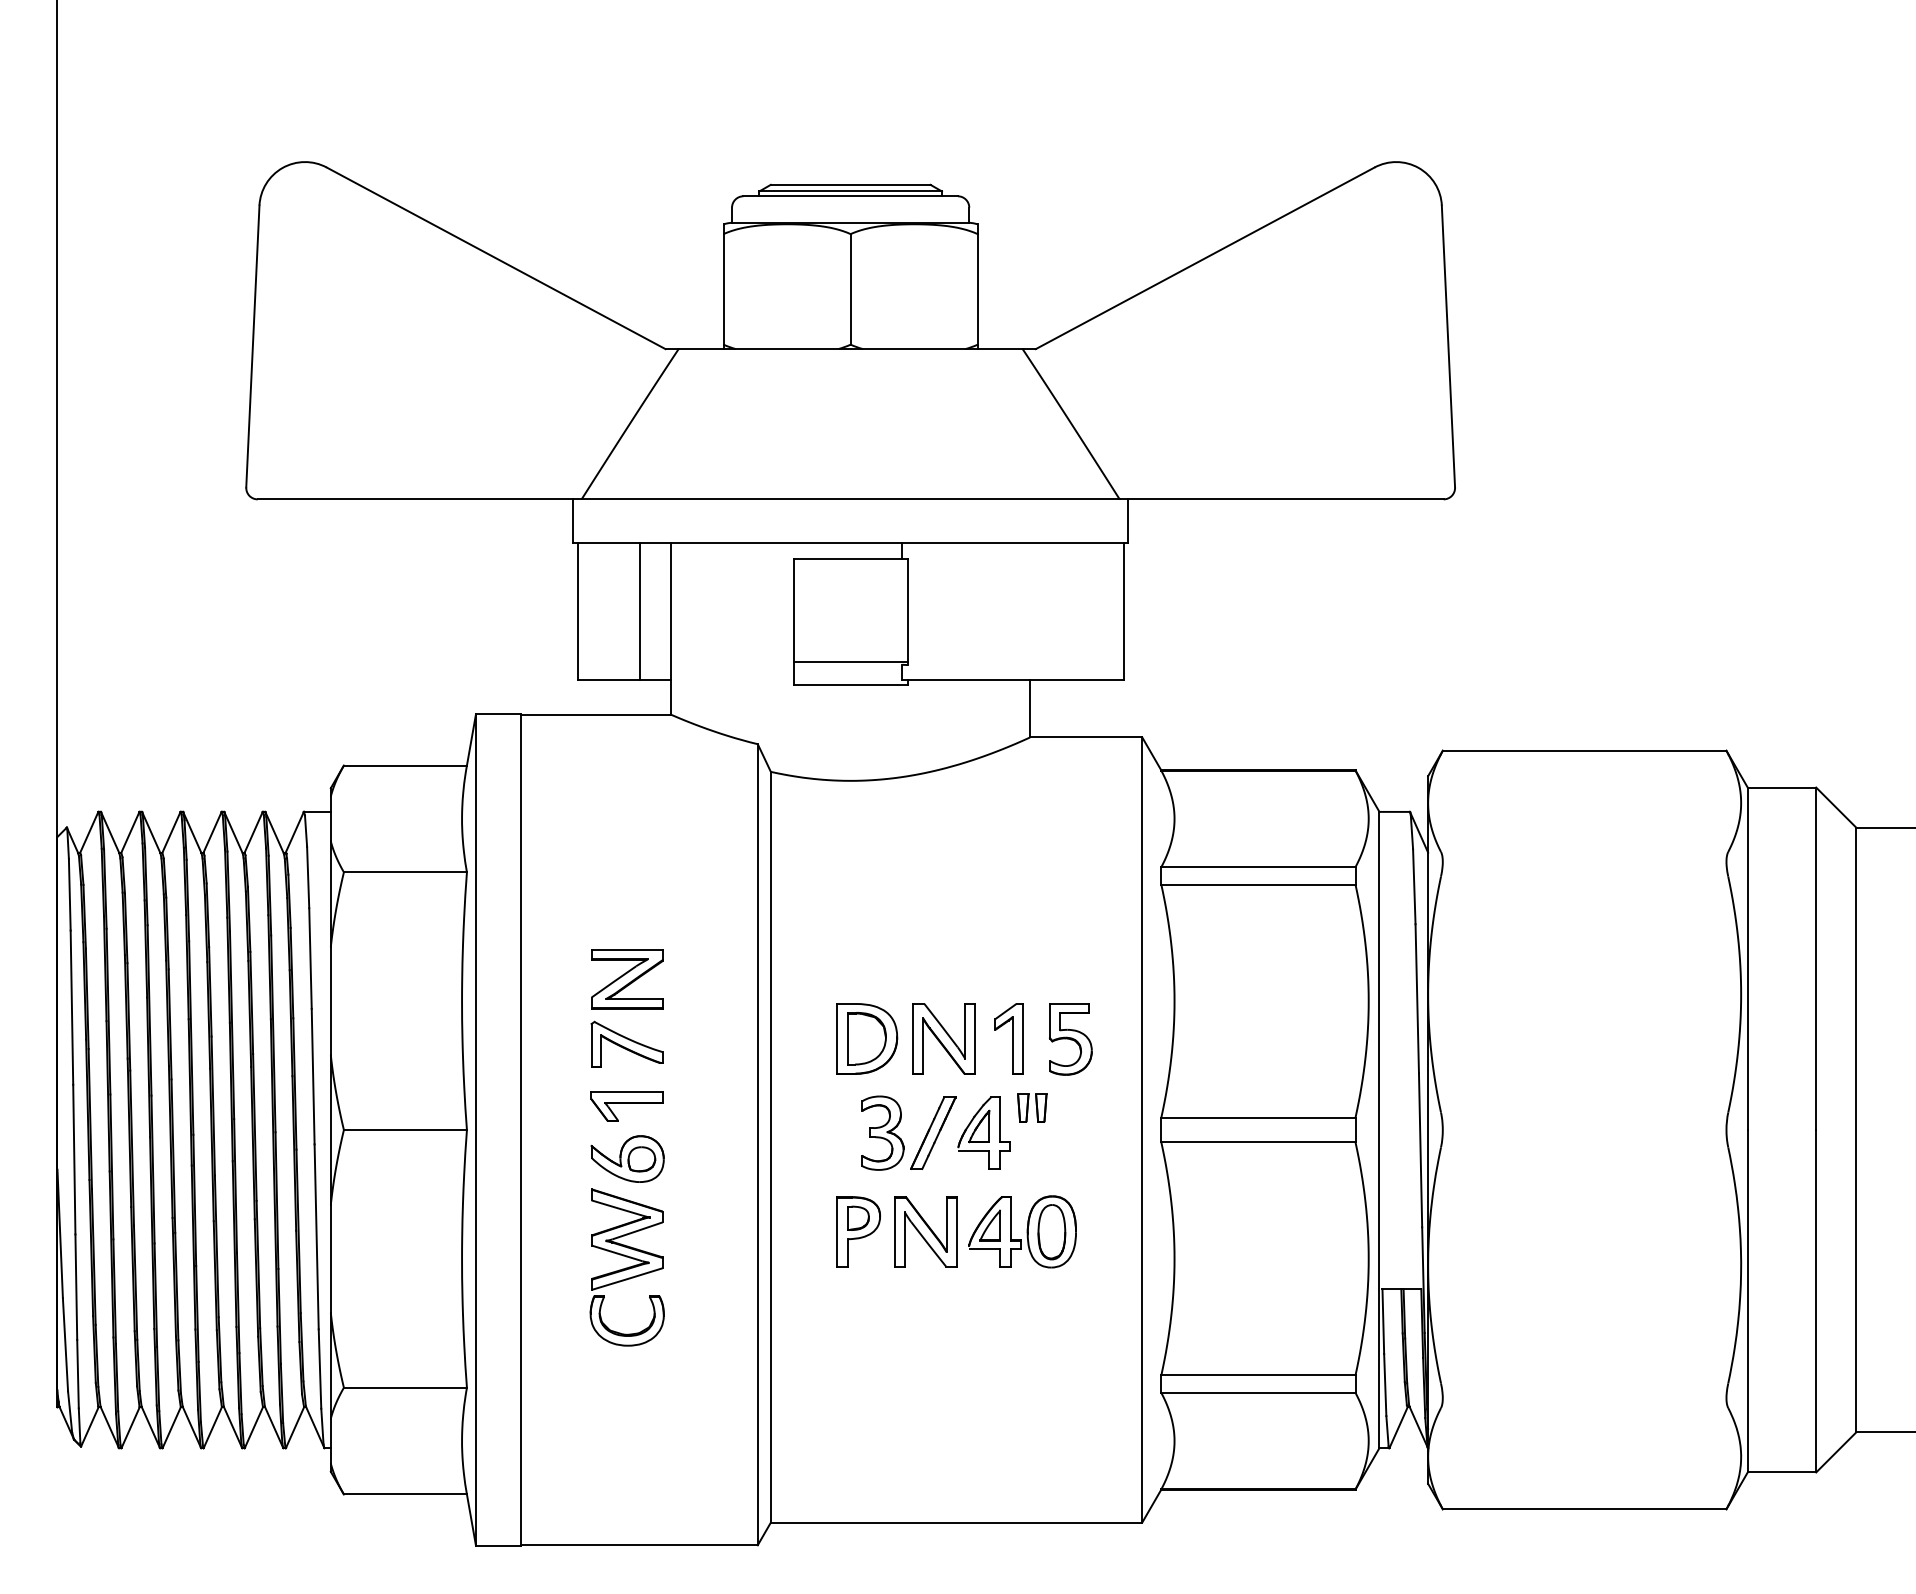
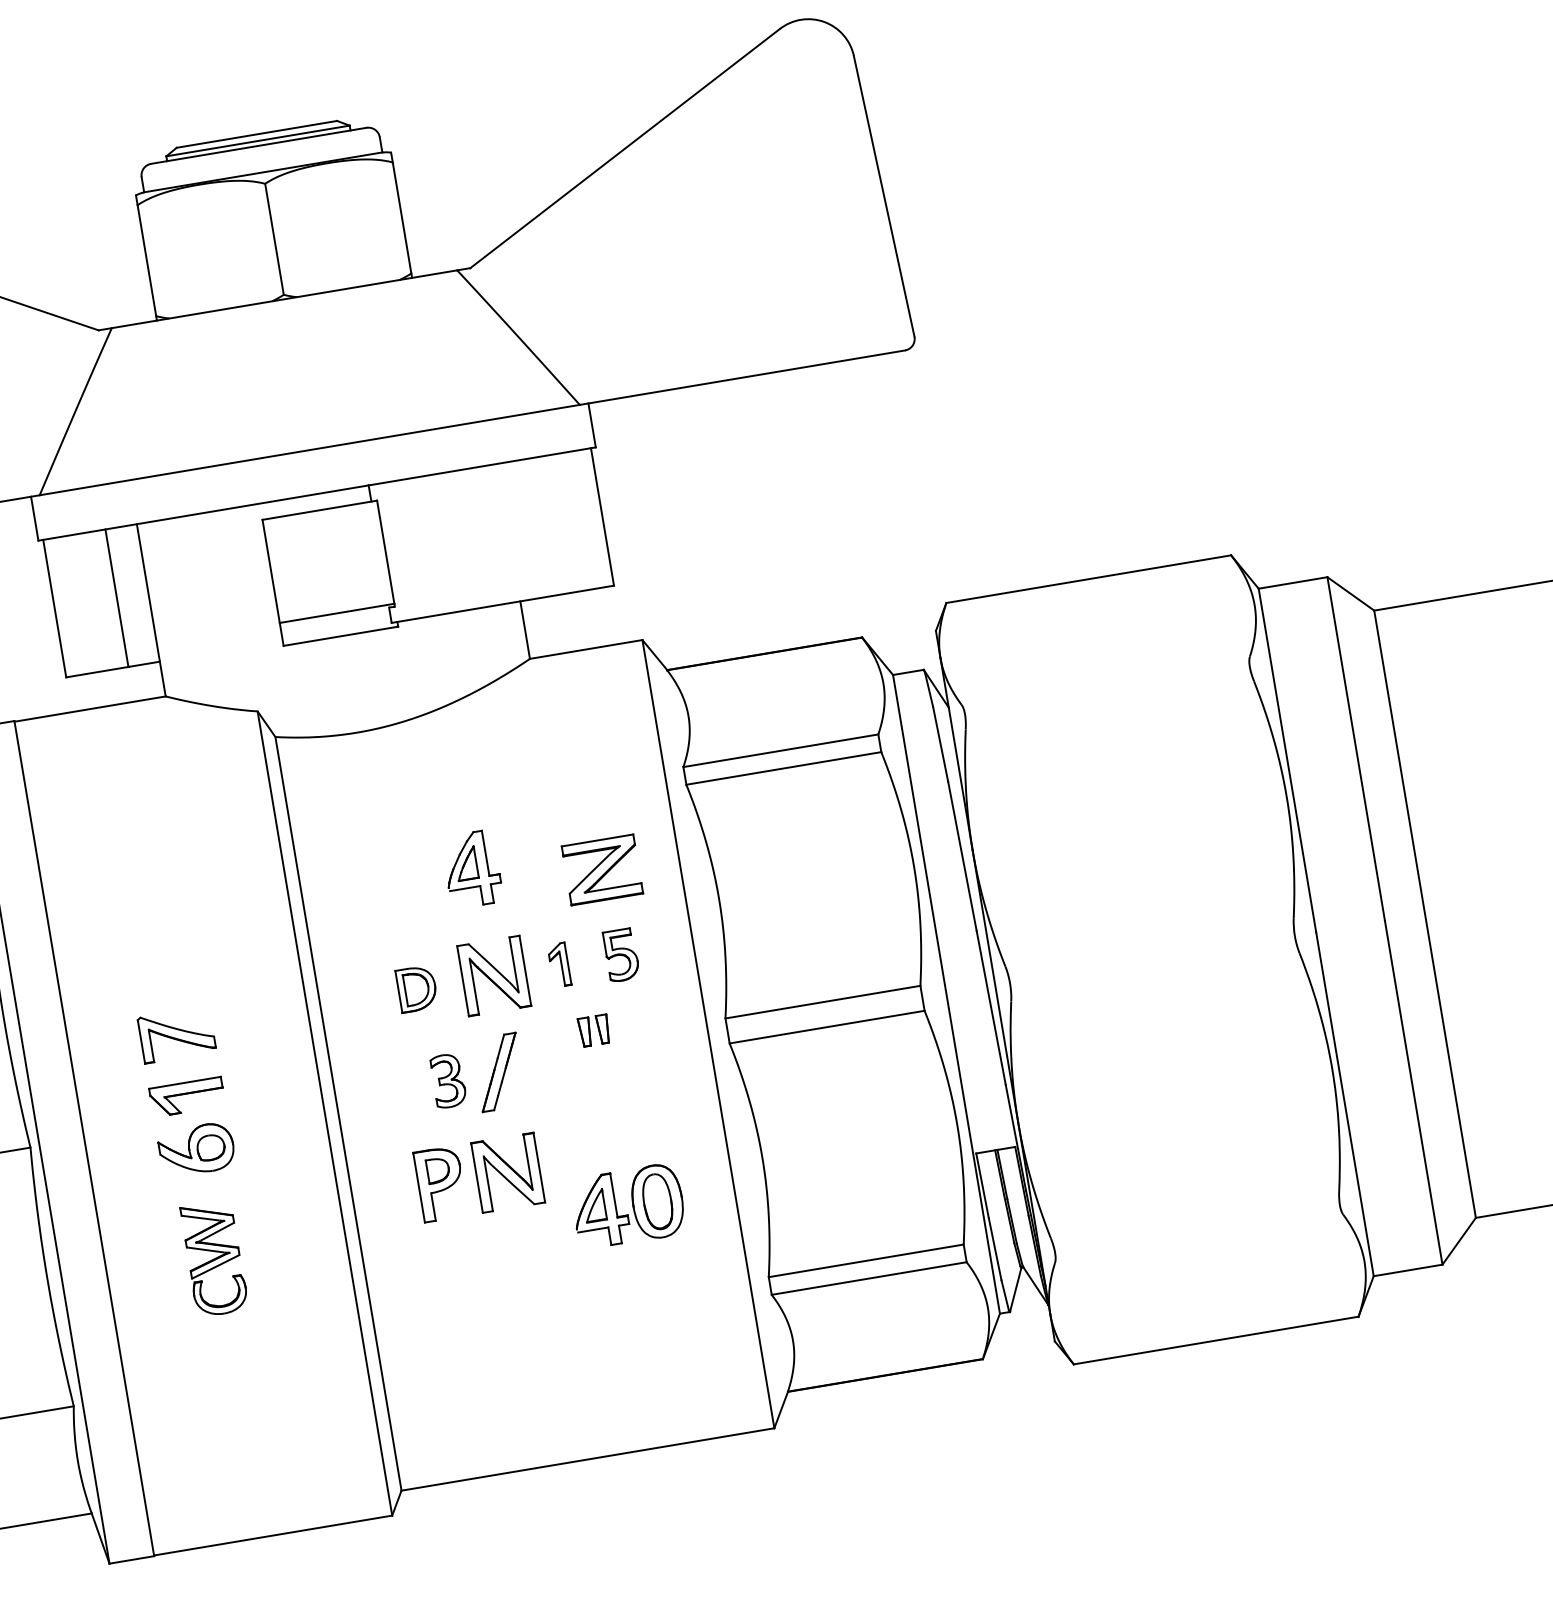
part: (627, 979) -> (602, 869), moved
part: (867, 1038) -> (417, 988), size x0.6
part: (1008, 1038) -> (558, 964), size x0.6
part: (1070, 1039) -> (621, 955), size x0.7
part: (882, 1132) -> (448, 1080), size x0.7
part: (983, 1132) -> (471, 868), moved
part: (1022, 1231) -> (628, 1206), moved
part: (626, 1267) -> (213, 1258), size x0.7

